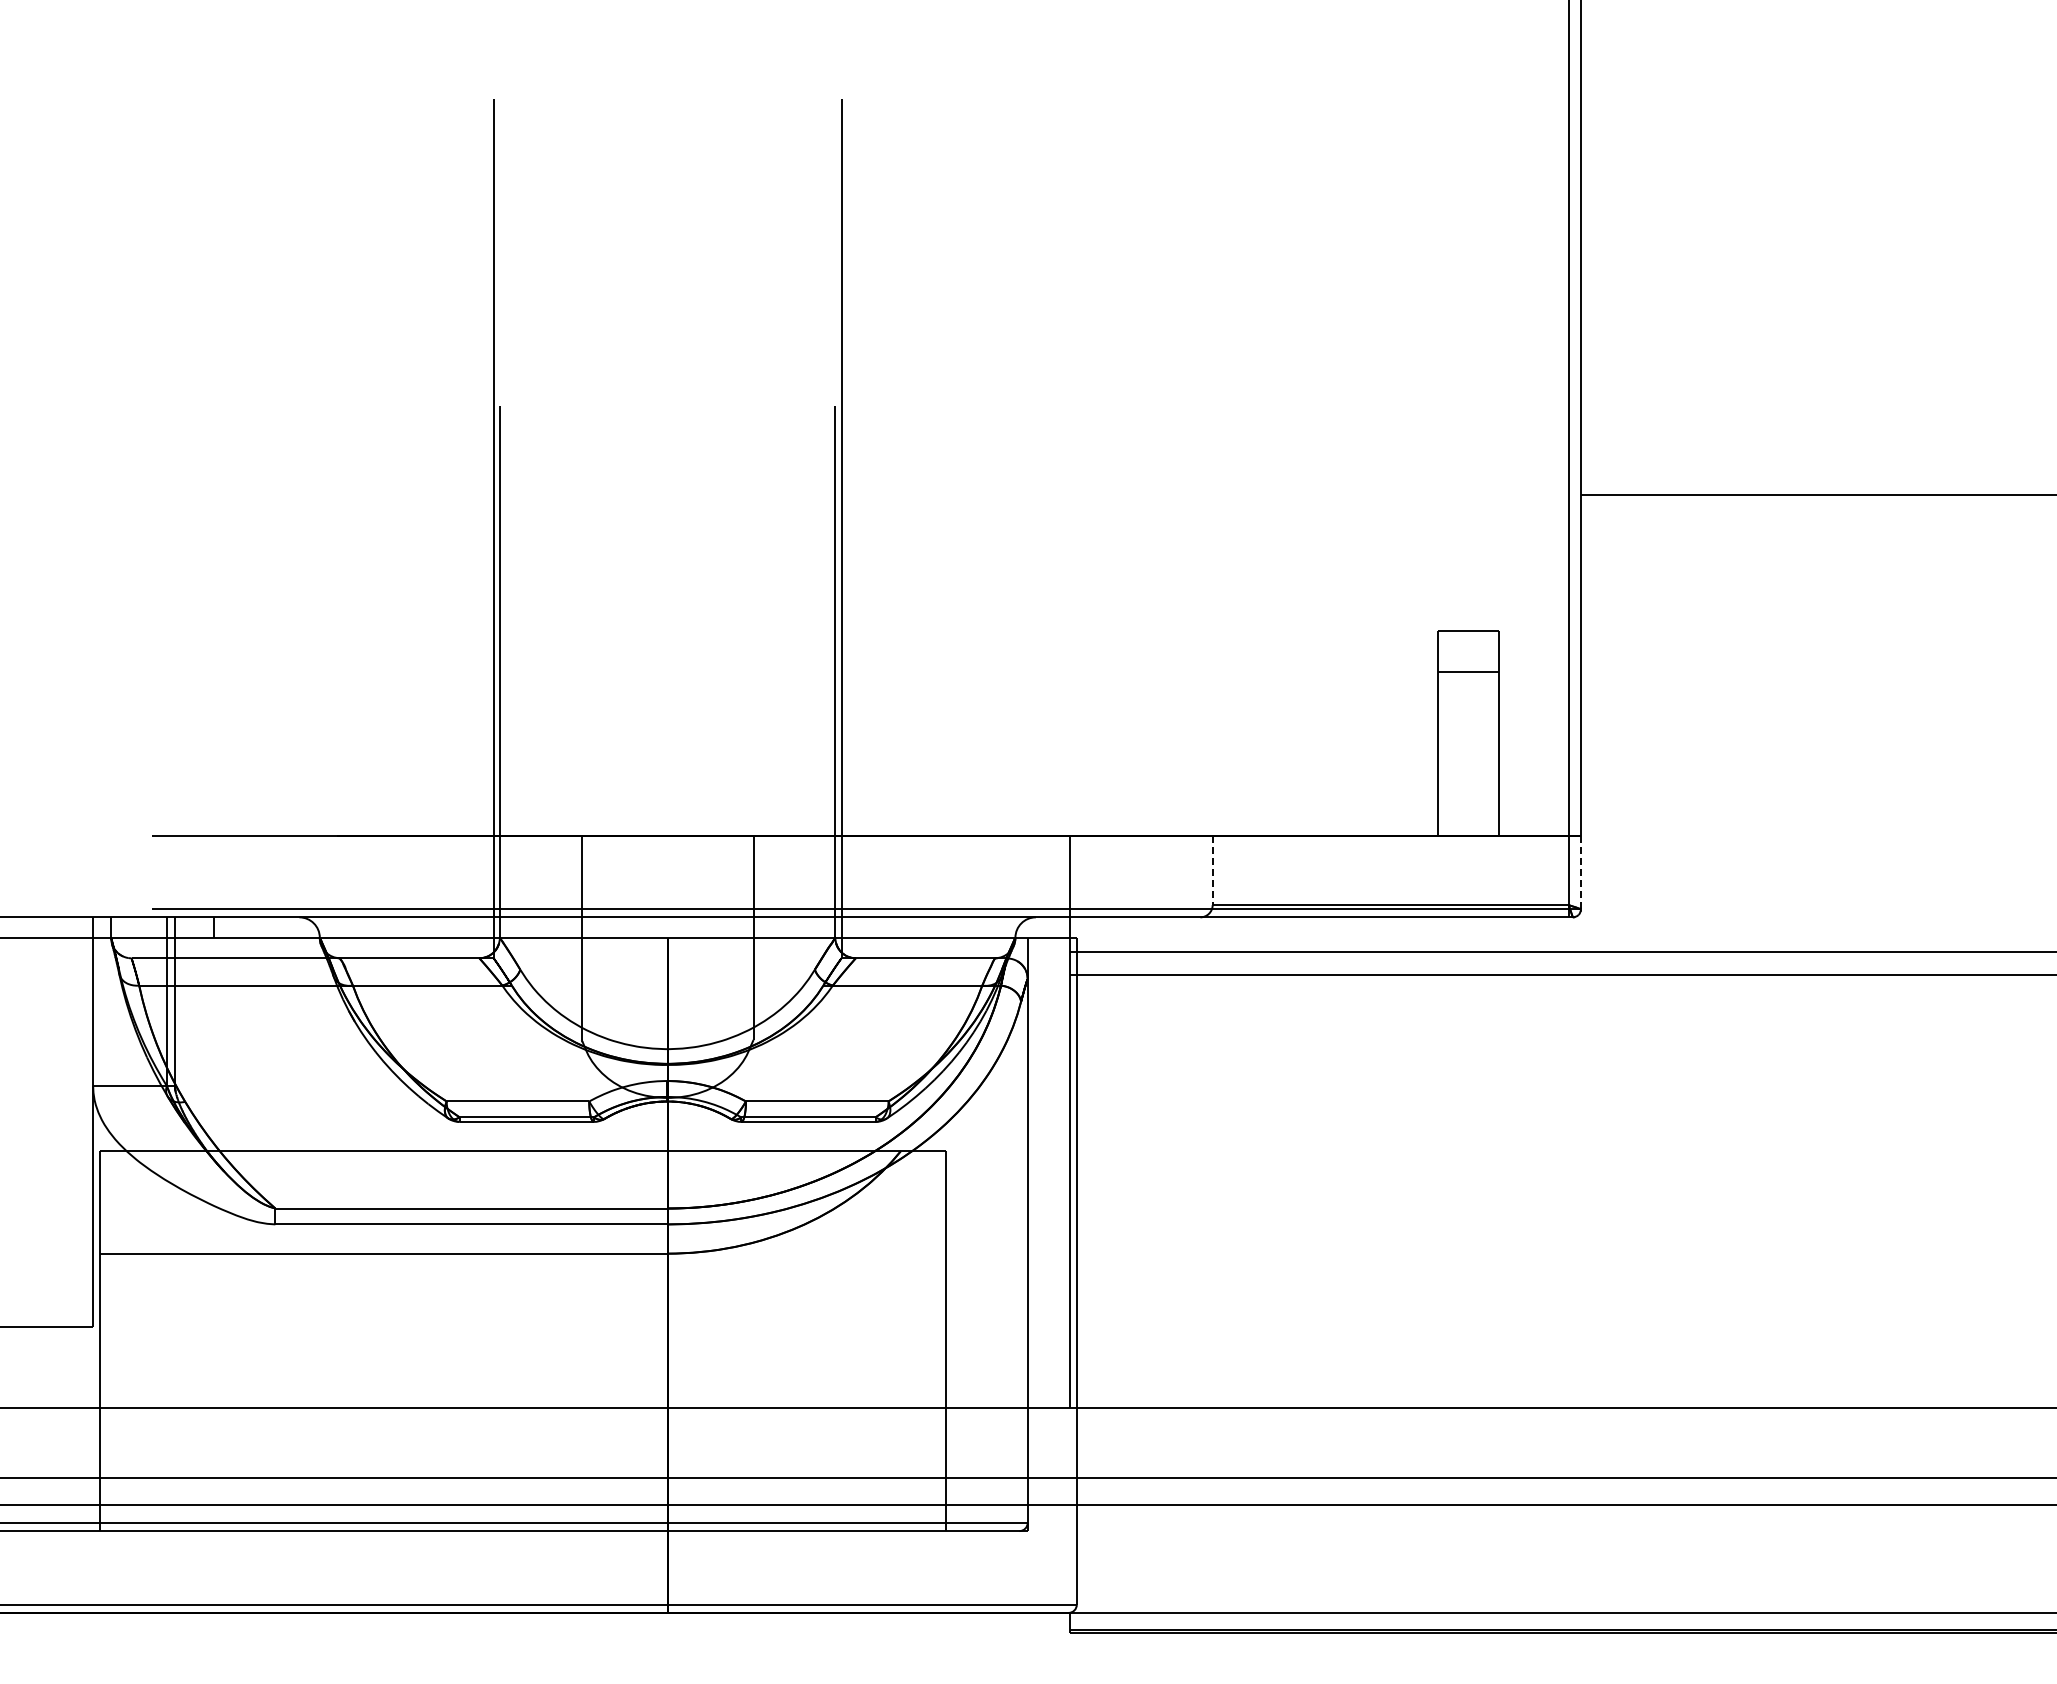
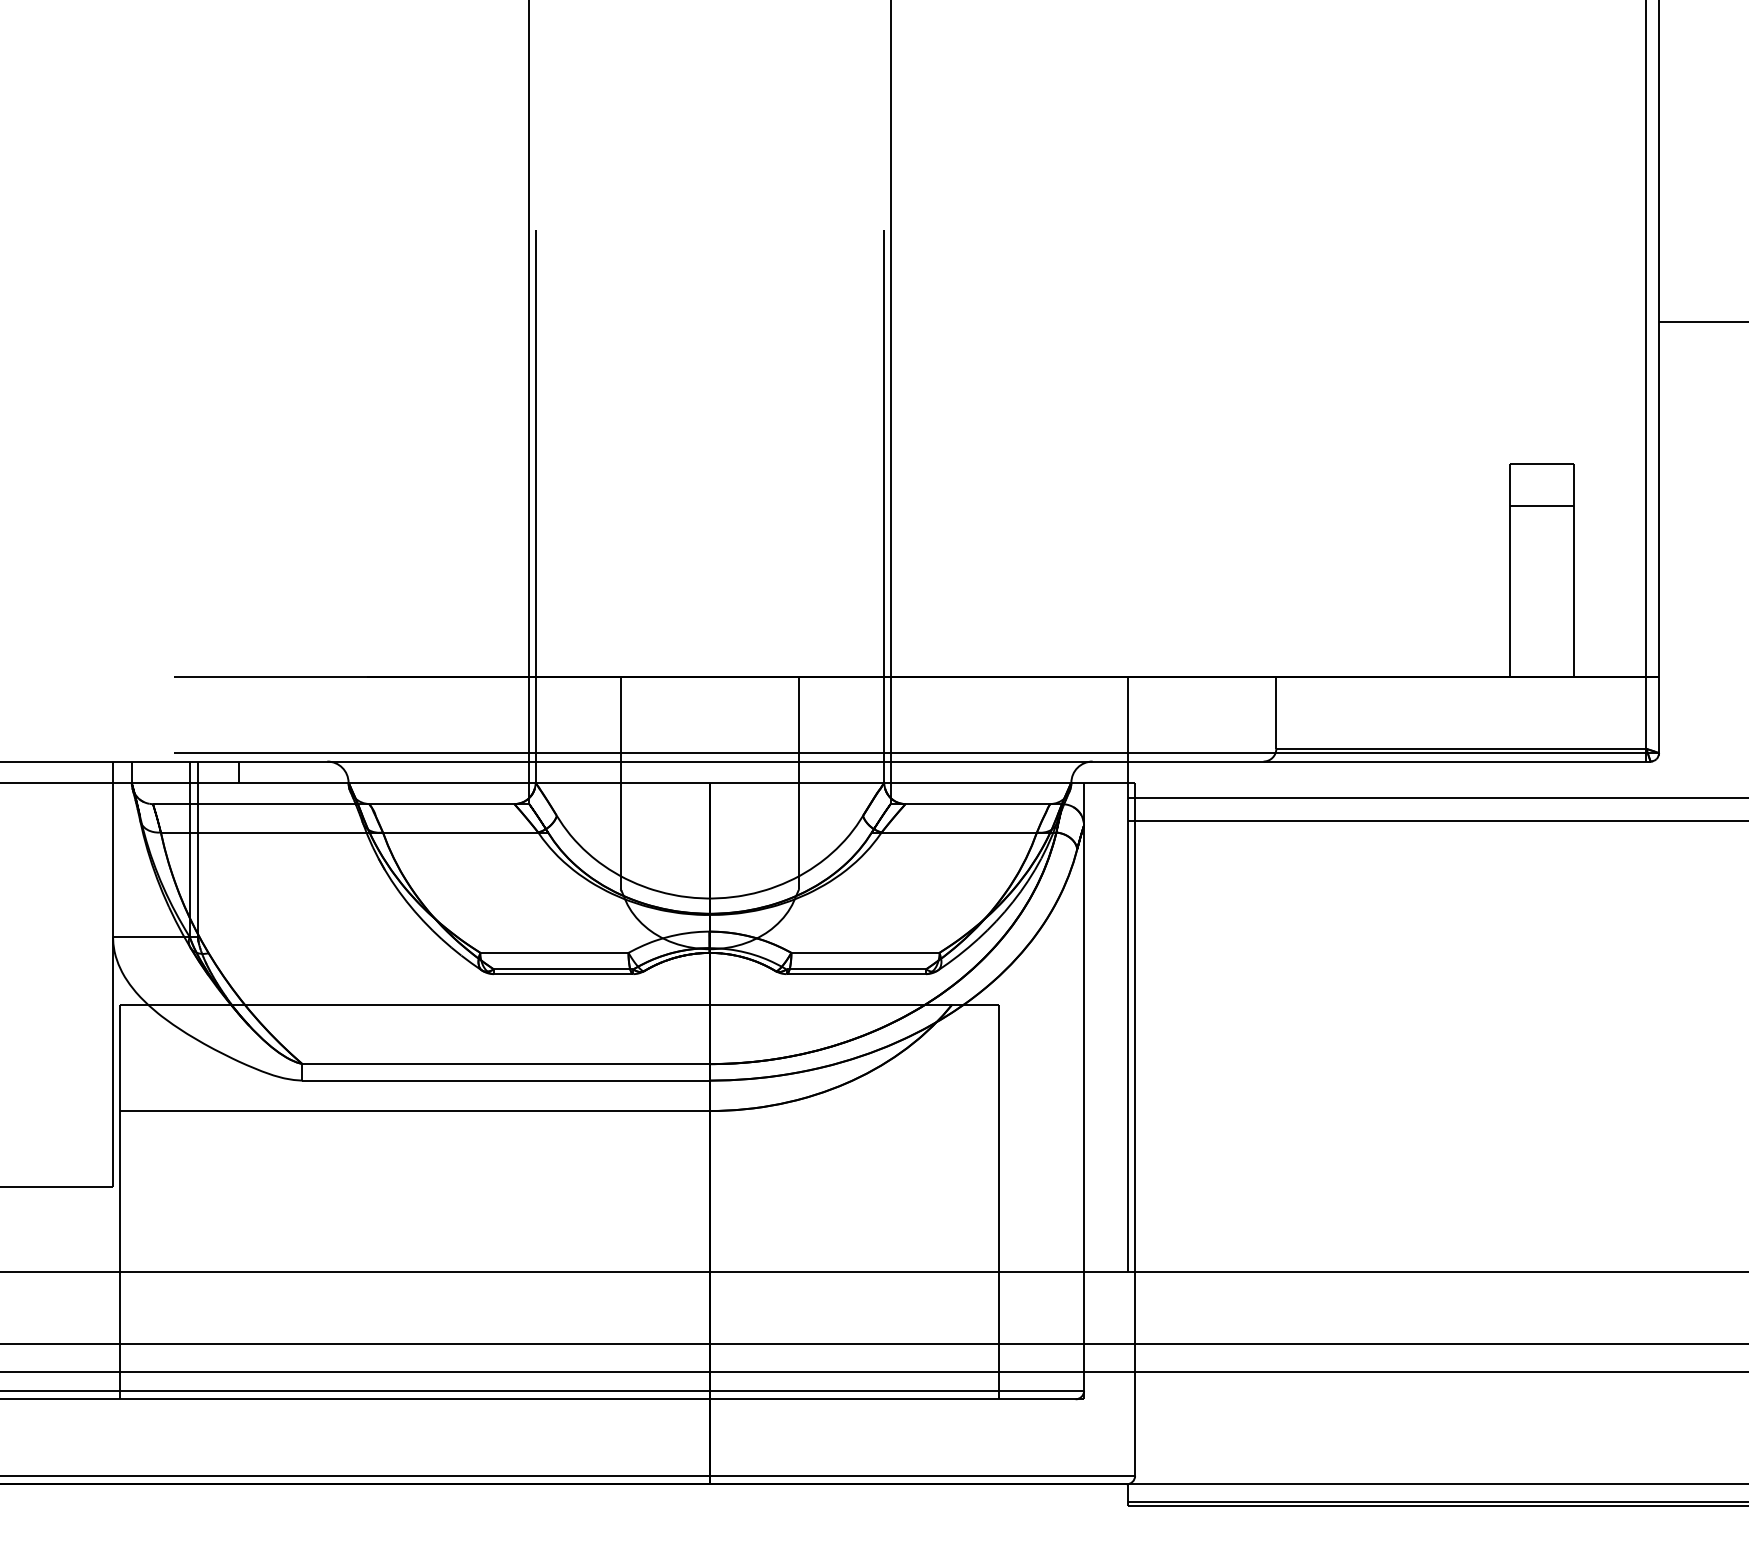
line: (1212, 870) -> (1276, 712), dashed -> solid
line: (1581, 872) -> (1659, 714), dashed -> solid

